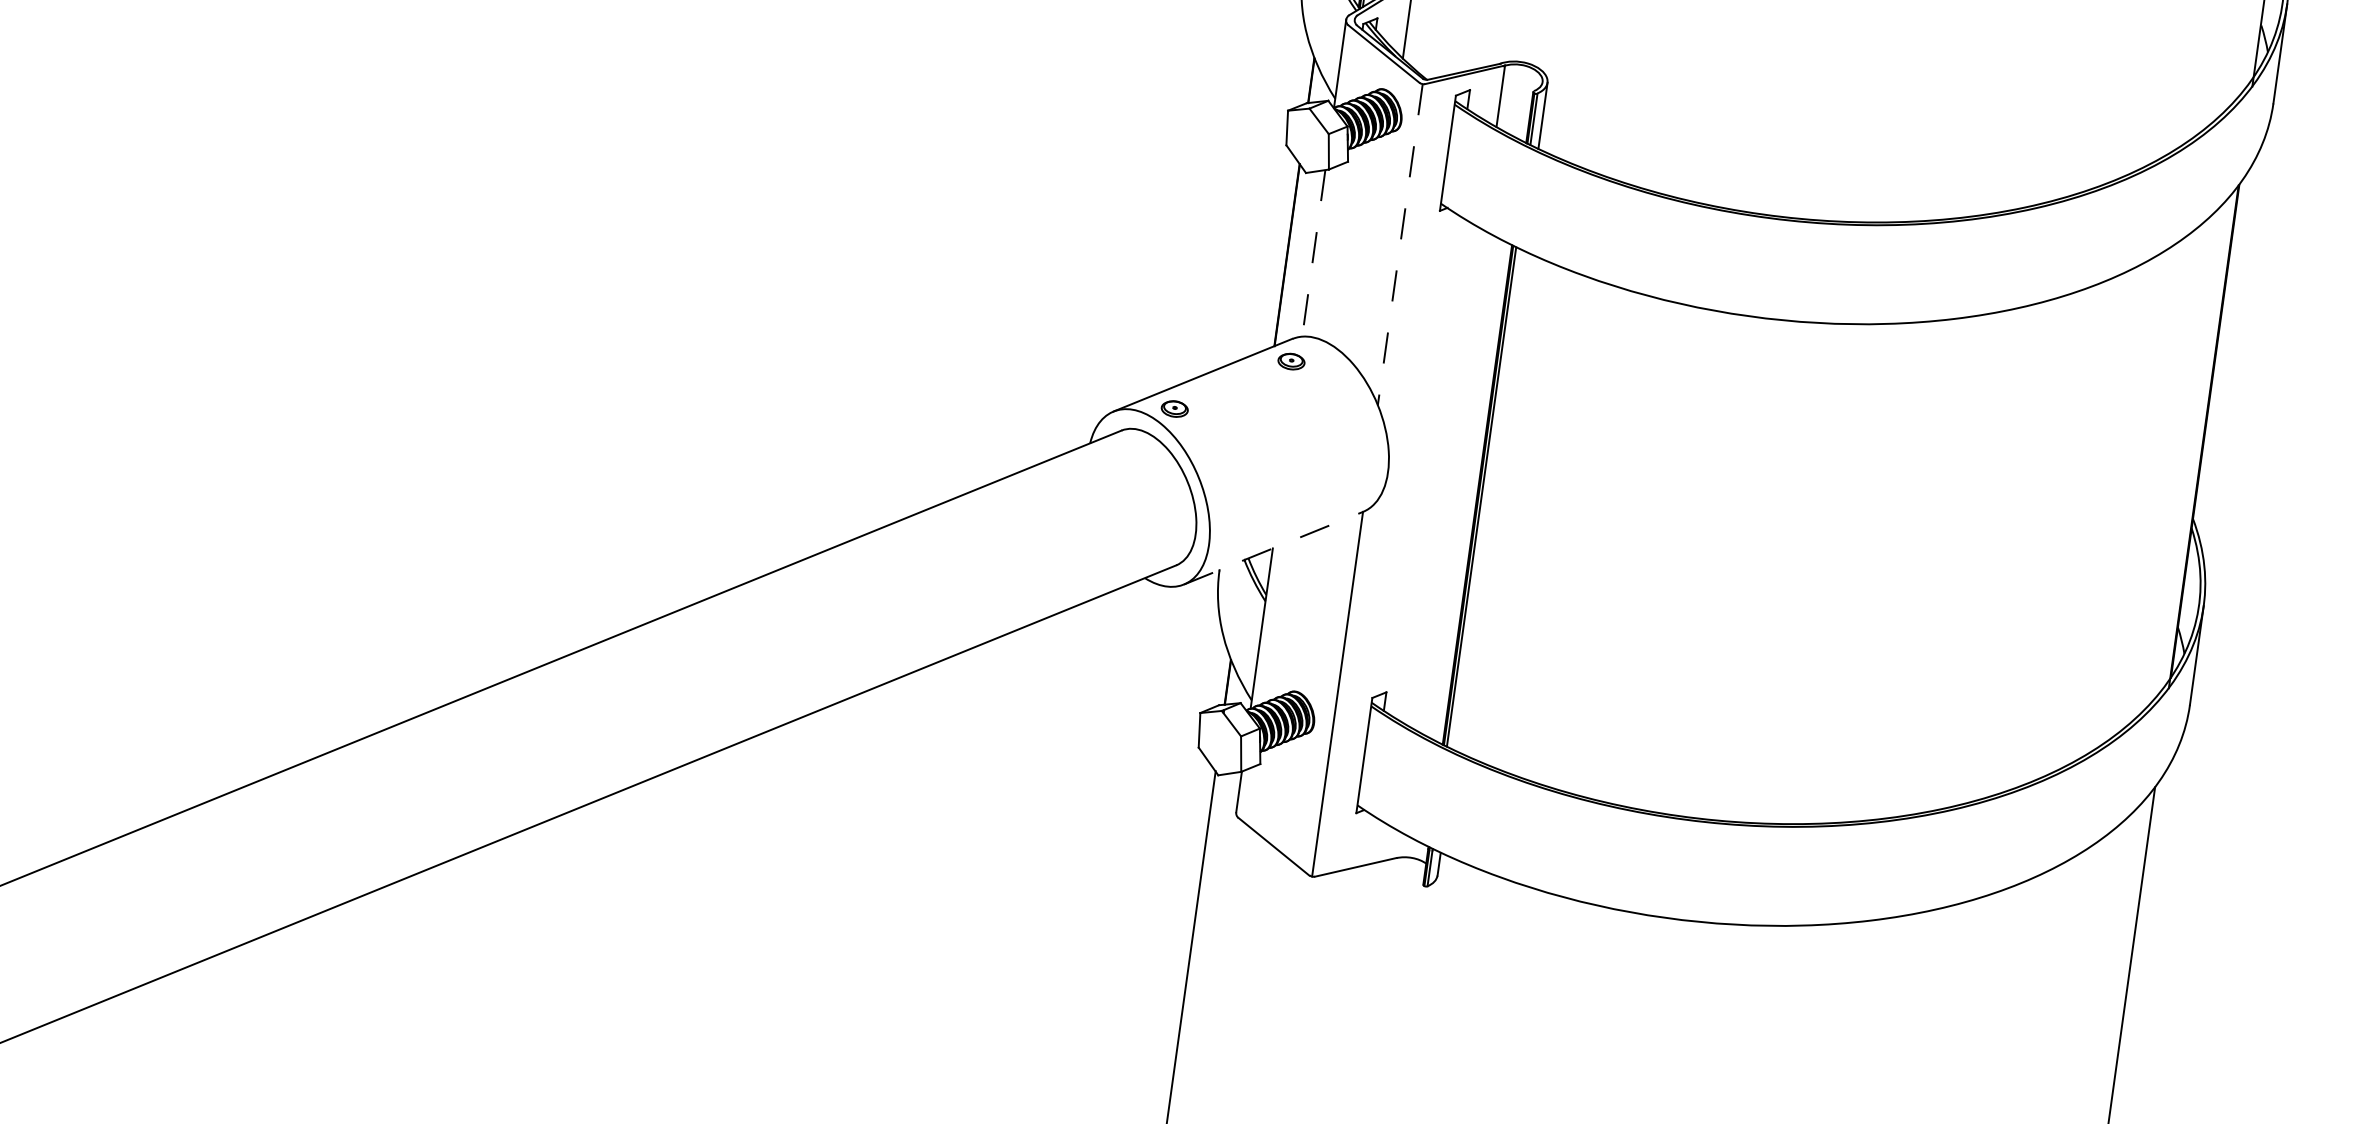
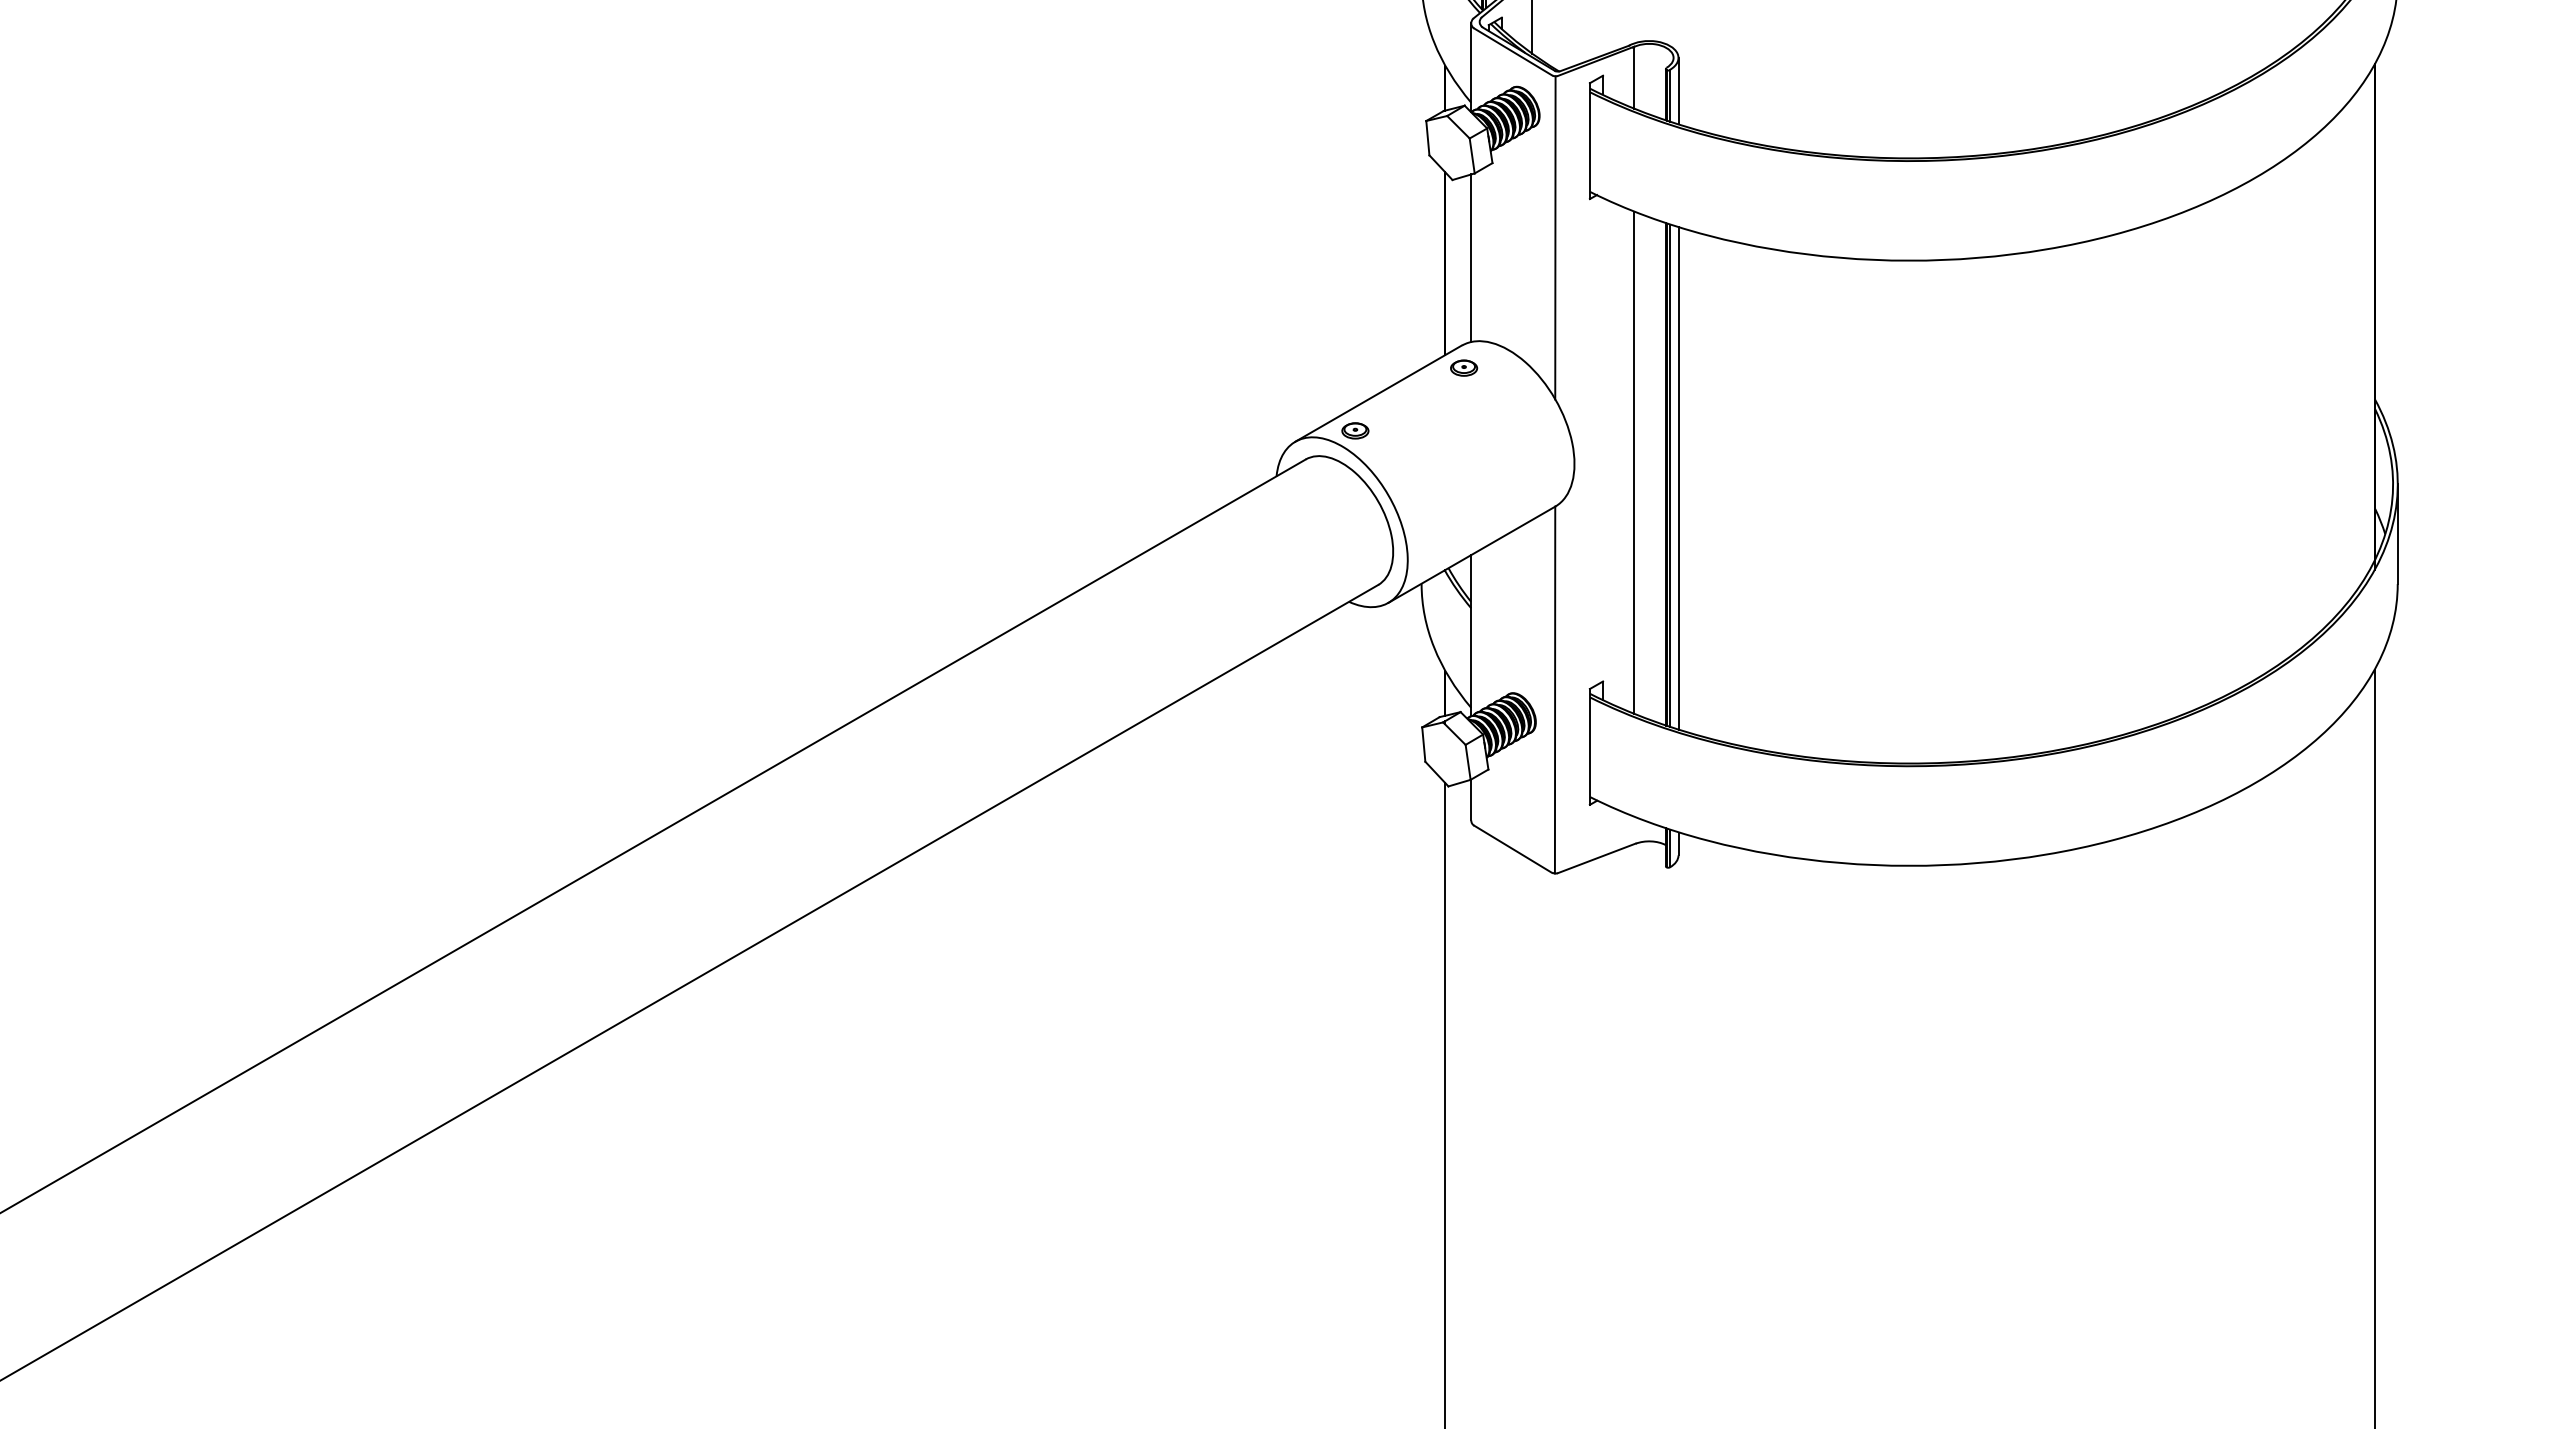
line: (1400, 244) -> (1555, 237), dashed -> solid
line: (1314, 253) -> (1471, 258), dashed -> solid
line: (1447, 478) -> (1634, 462), added
line: (1489, 500) -> (1678, 478), added
line: (1274, 548) -> (1472, 554), dashed -> solid

